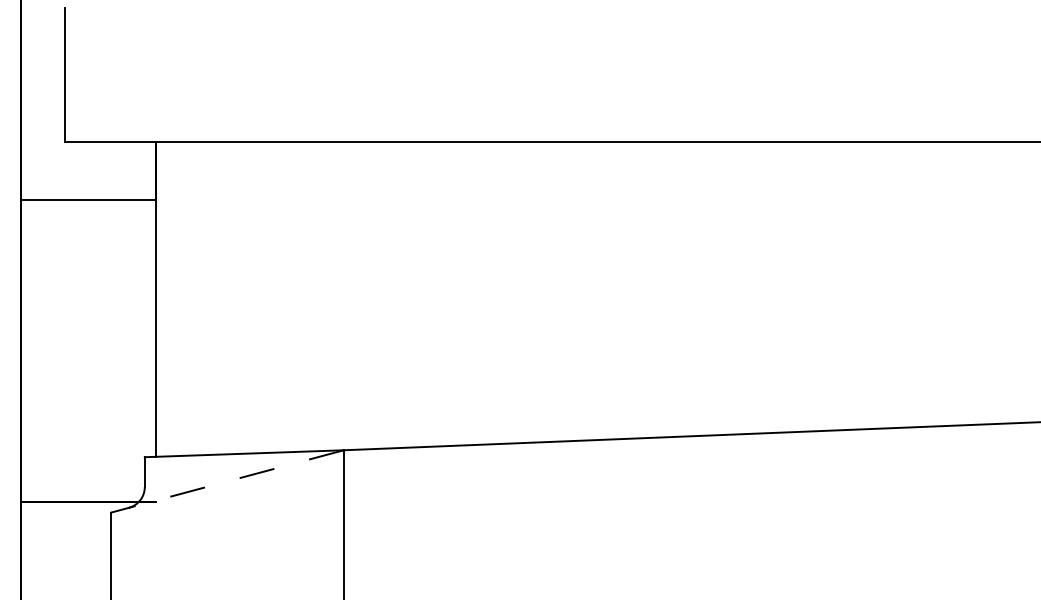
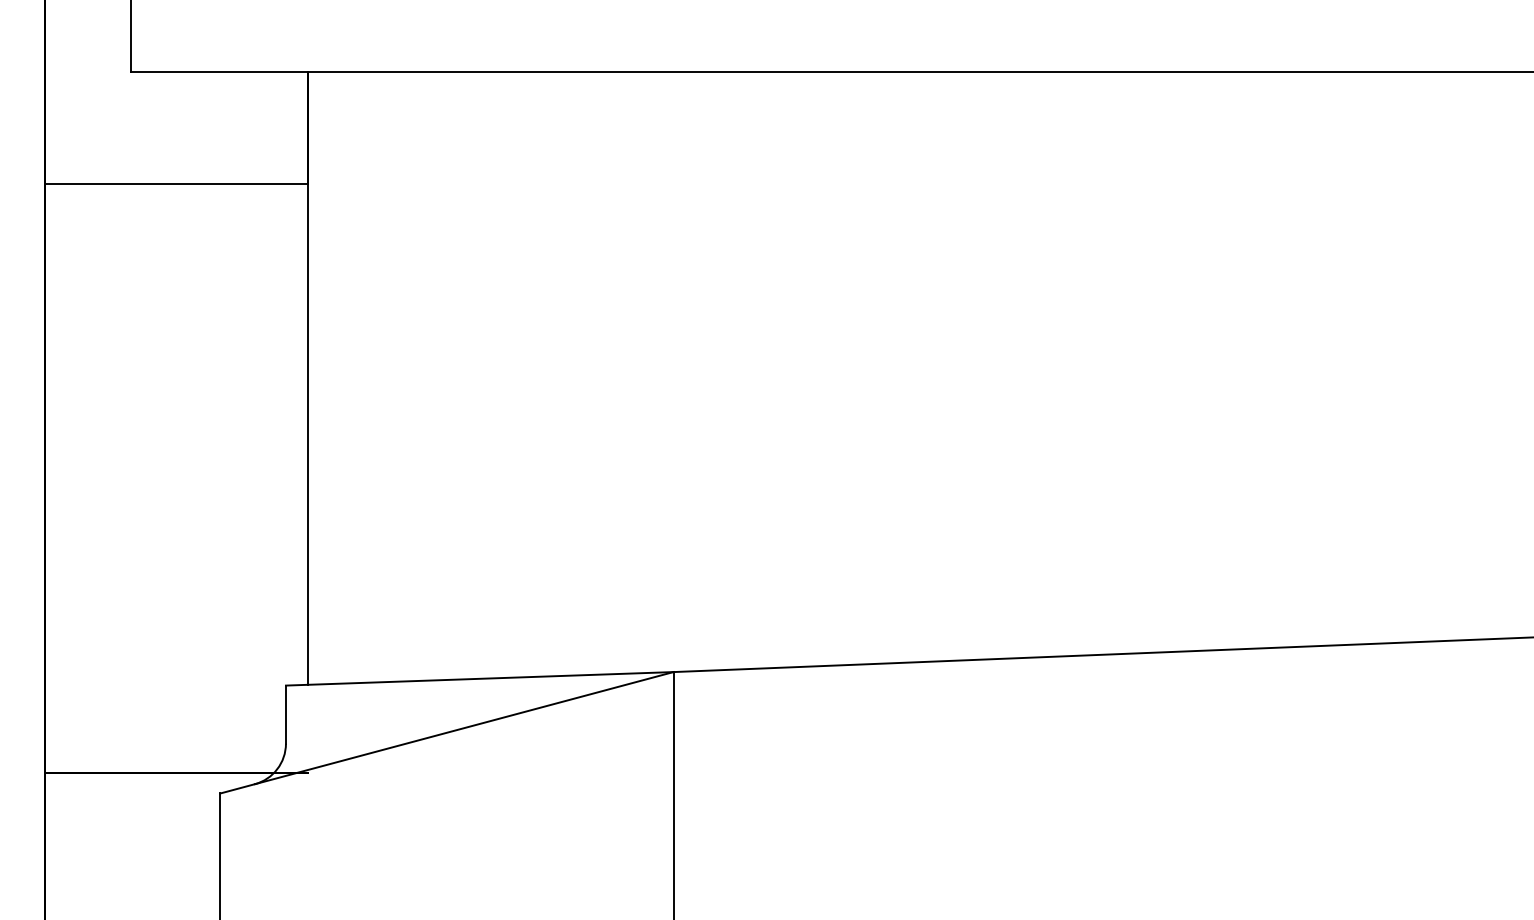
line: (235, 479) -> (462, 728), dashed -> solid

